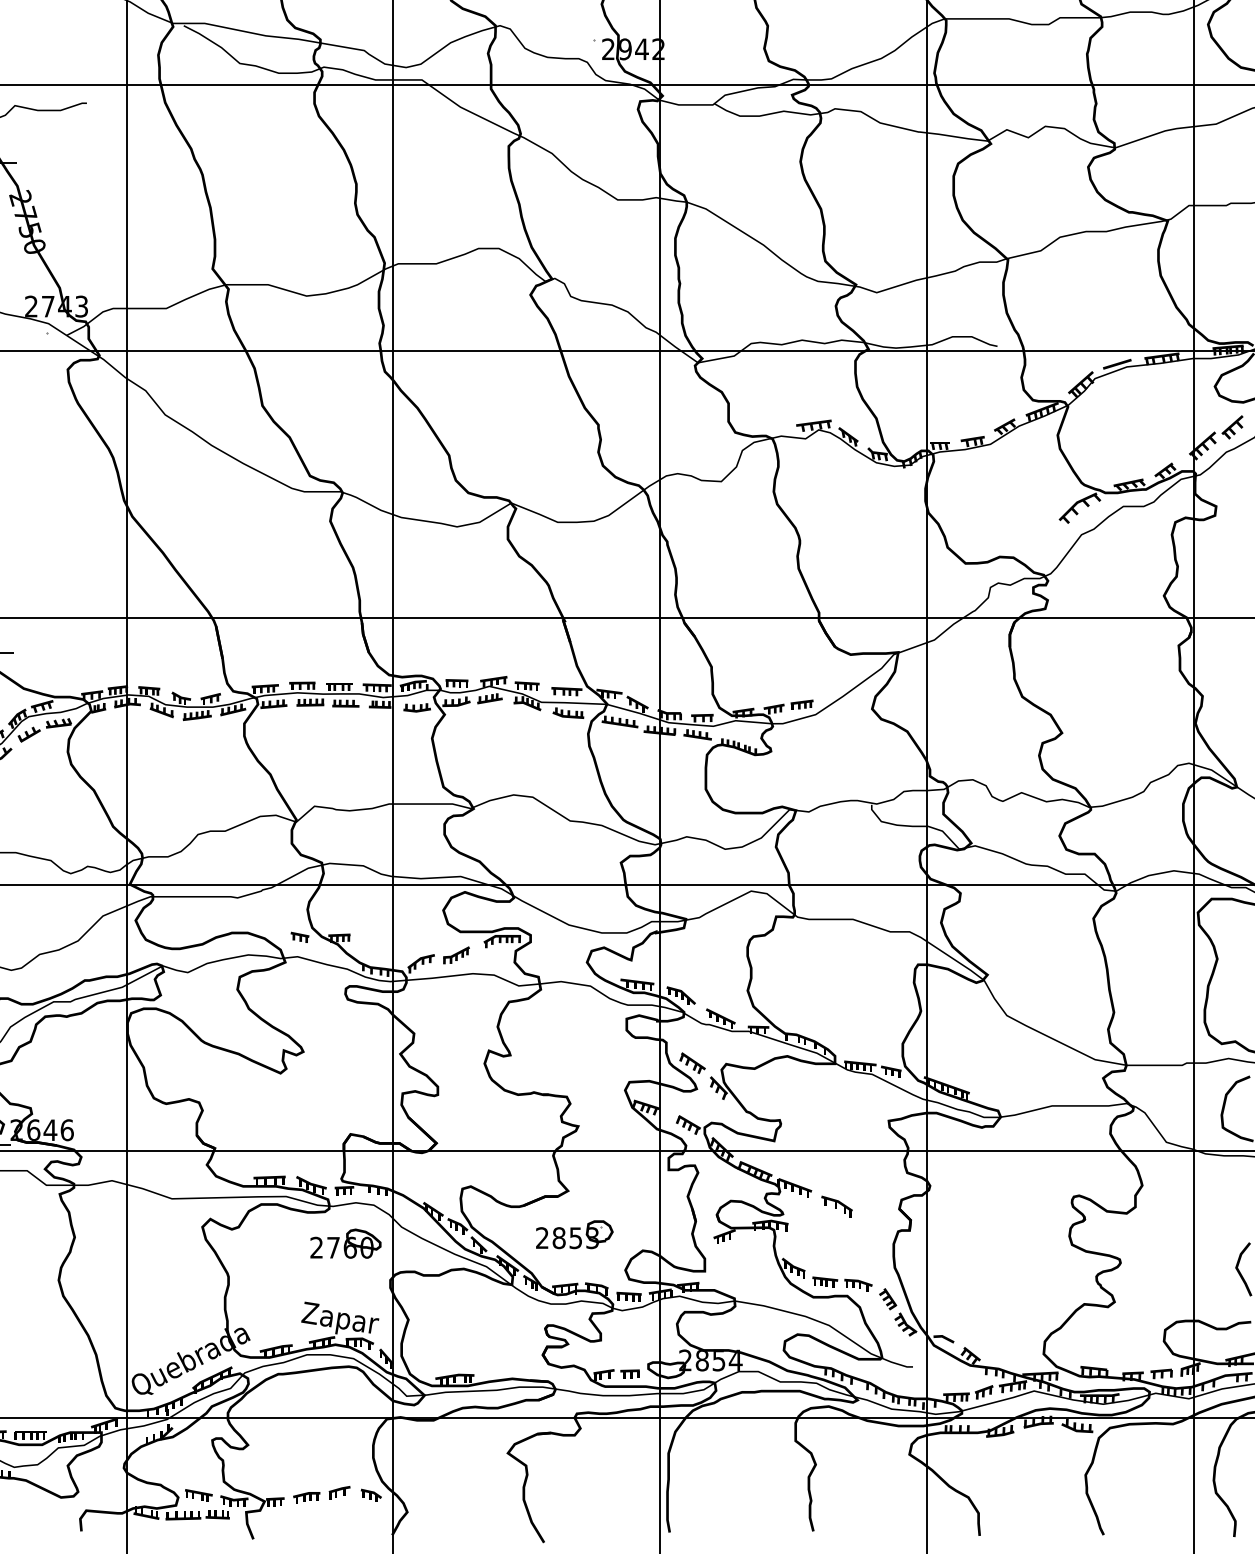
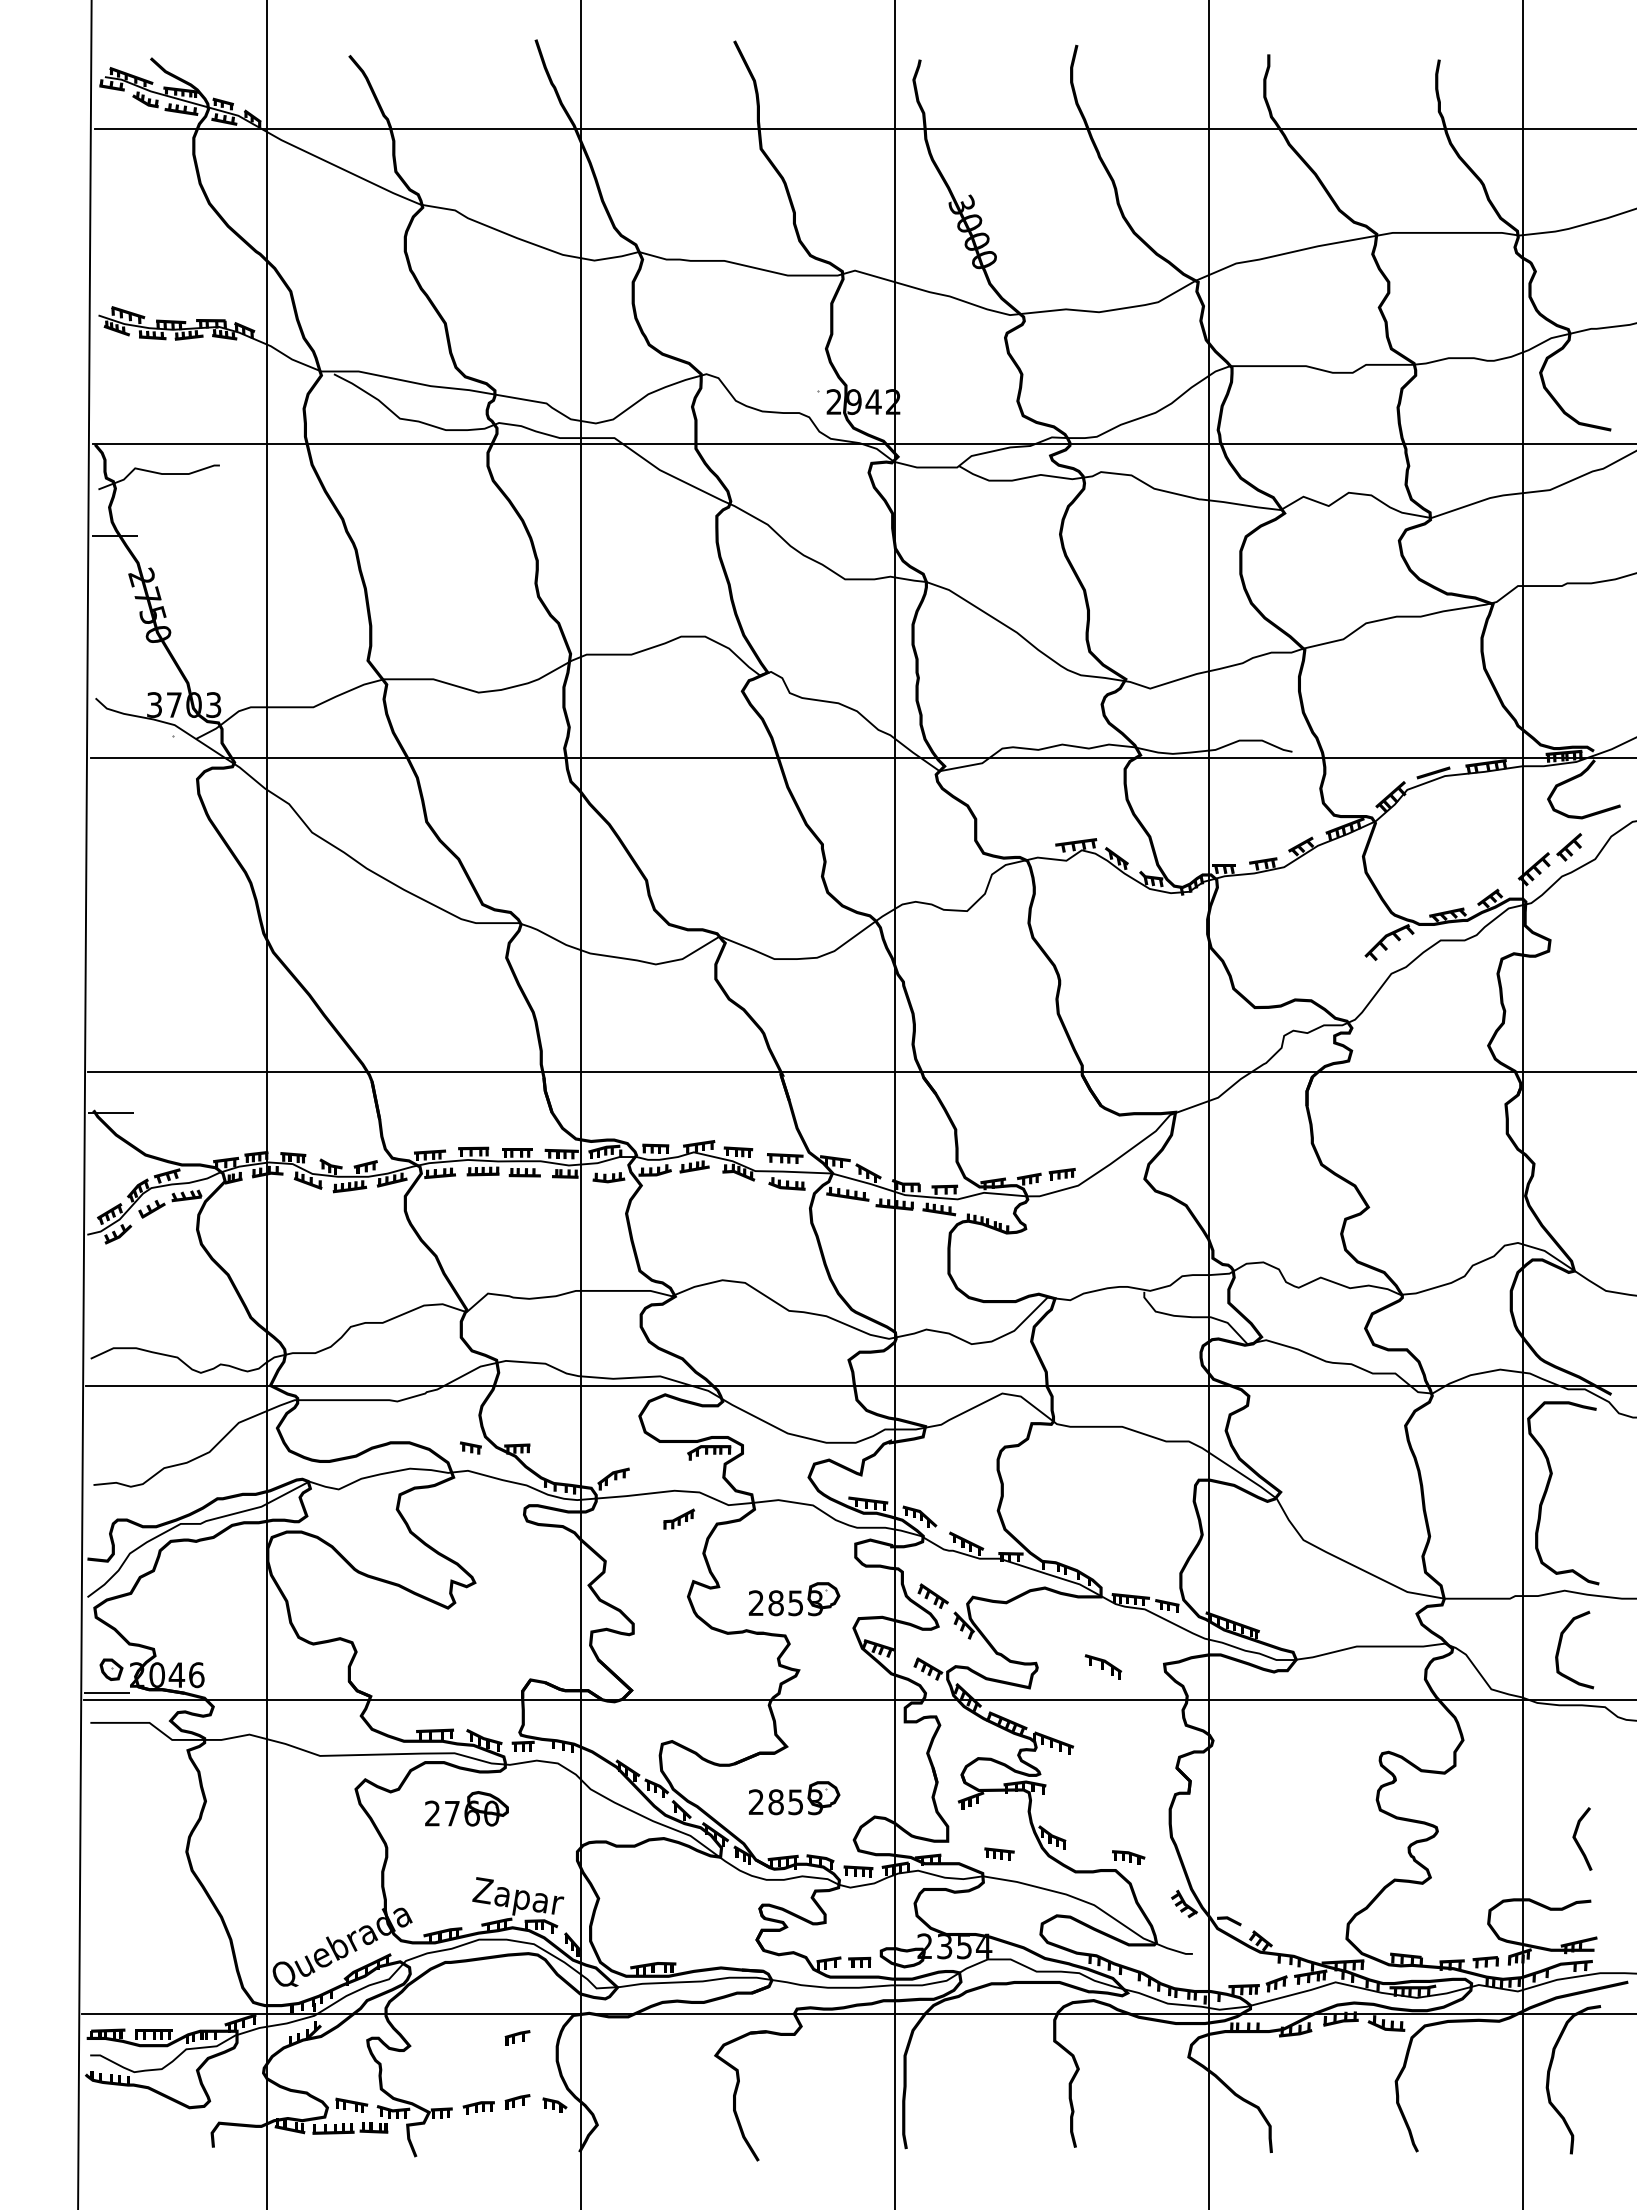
text: (48, 306) -> (174, 704), 2743 -> 3703
part: (455, 954) -> (678, 1518), moved
part: (574, 1066) -> (794, 1599), added
text: (33, 1129) -> (157, 1674), 2646 -> 2046
part: (837, 1206) -> (1103, 1666), moved
part: (345, 1243) -> (466, 1808), moved
part: (825, 1281) -> (999, 1853), moved
part: (888, 1299) -> (1163, 1874), removed
text: (702, 1360) -> (944, 1946), 2854 -> 2354
part: (339, 1437) -> (517, 2037), added

